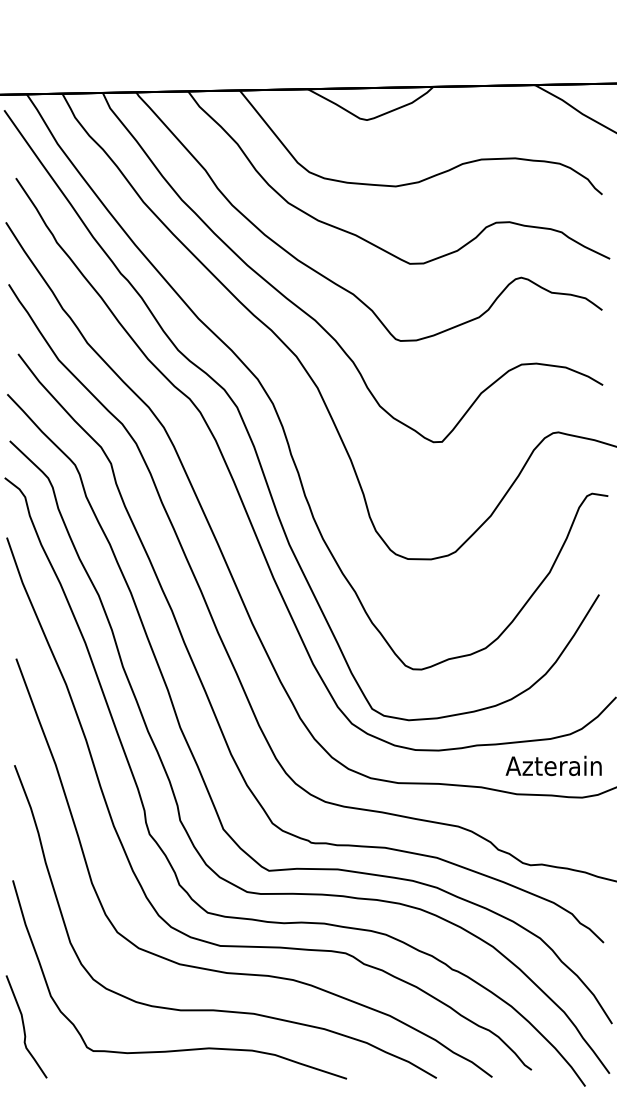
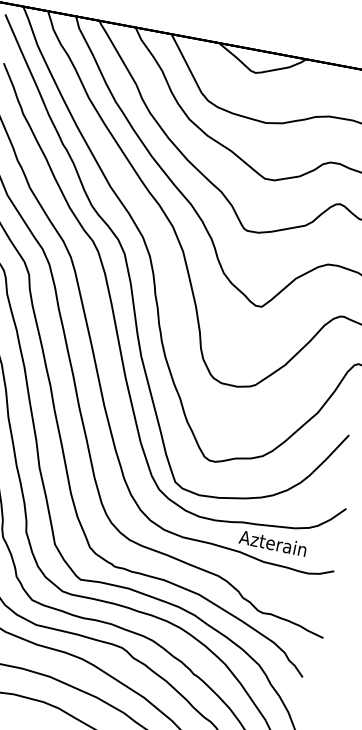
text: (553, 765) -> (272, 543), moved

